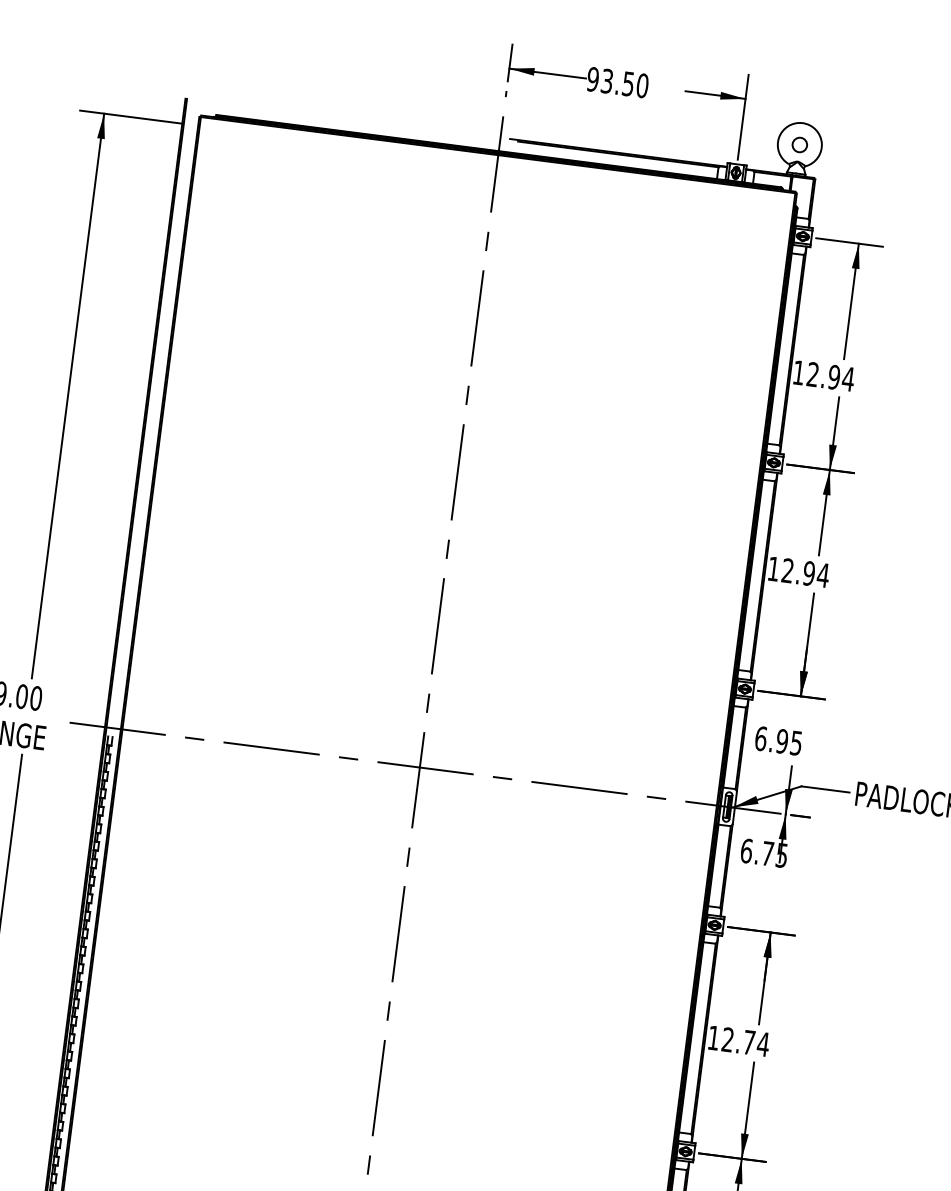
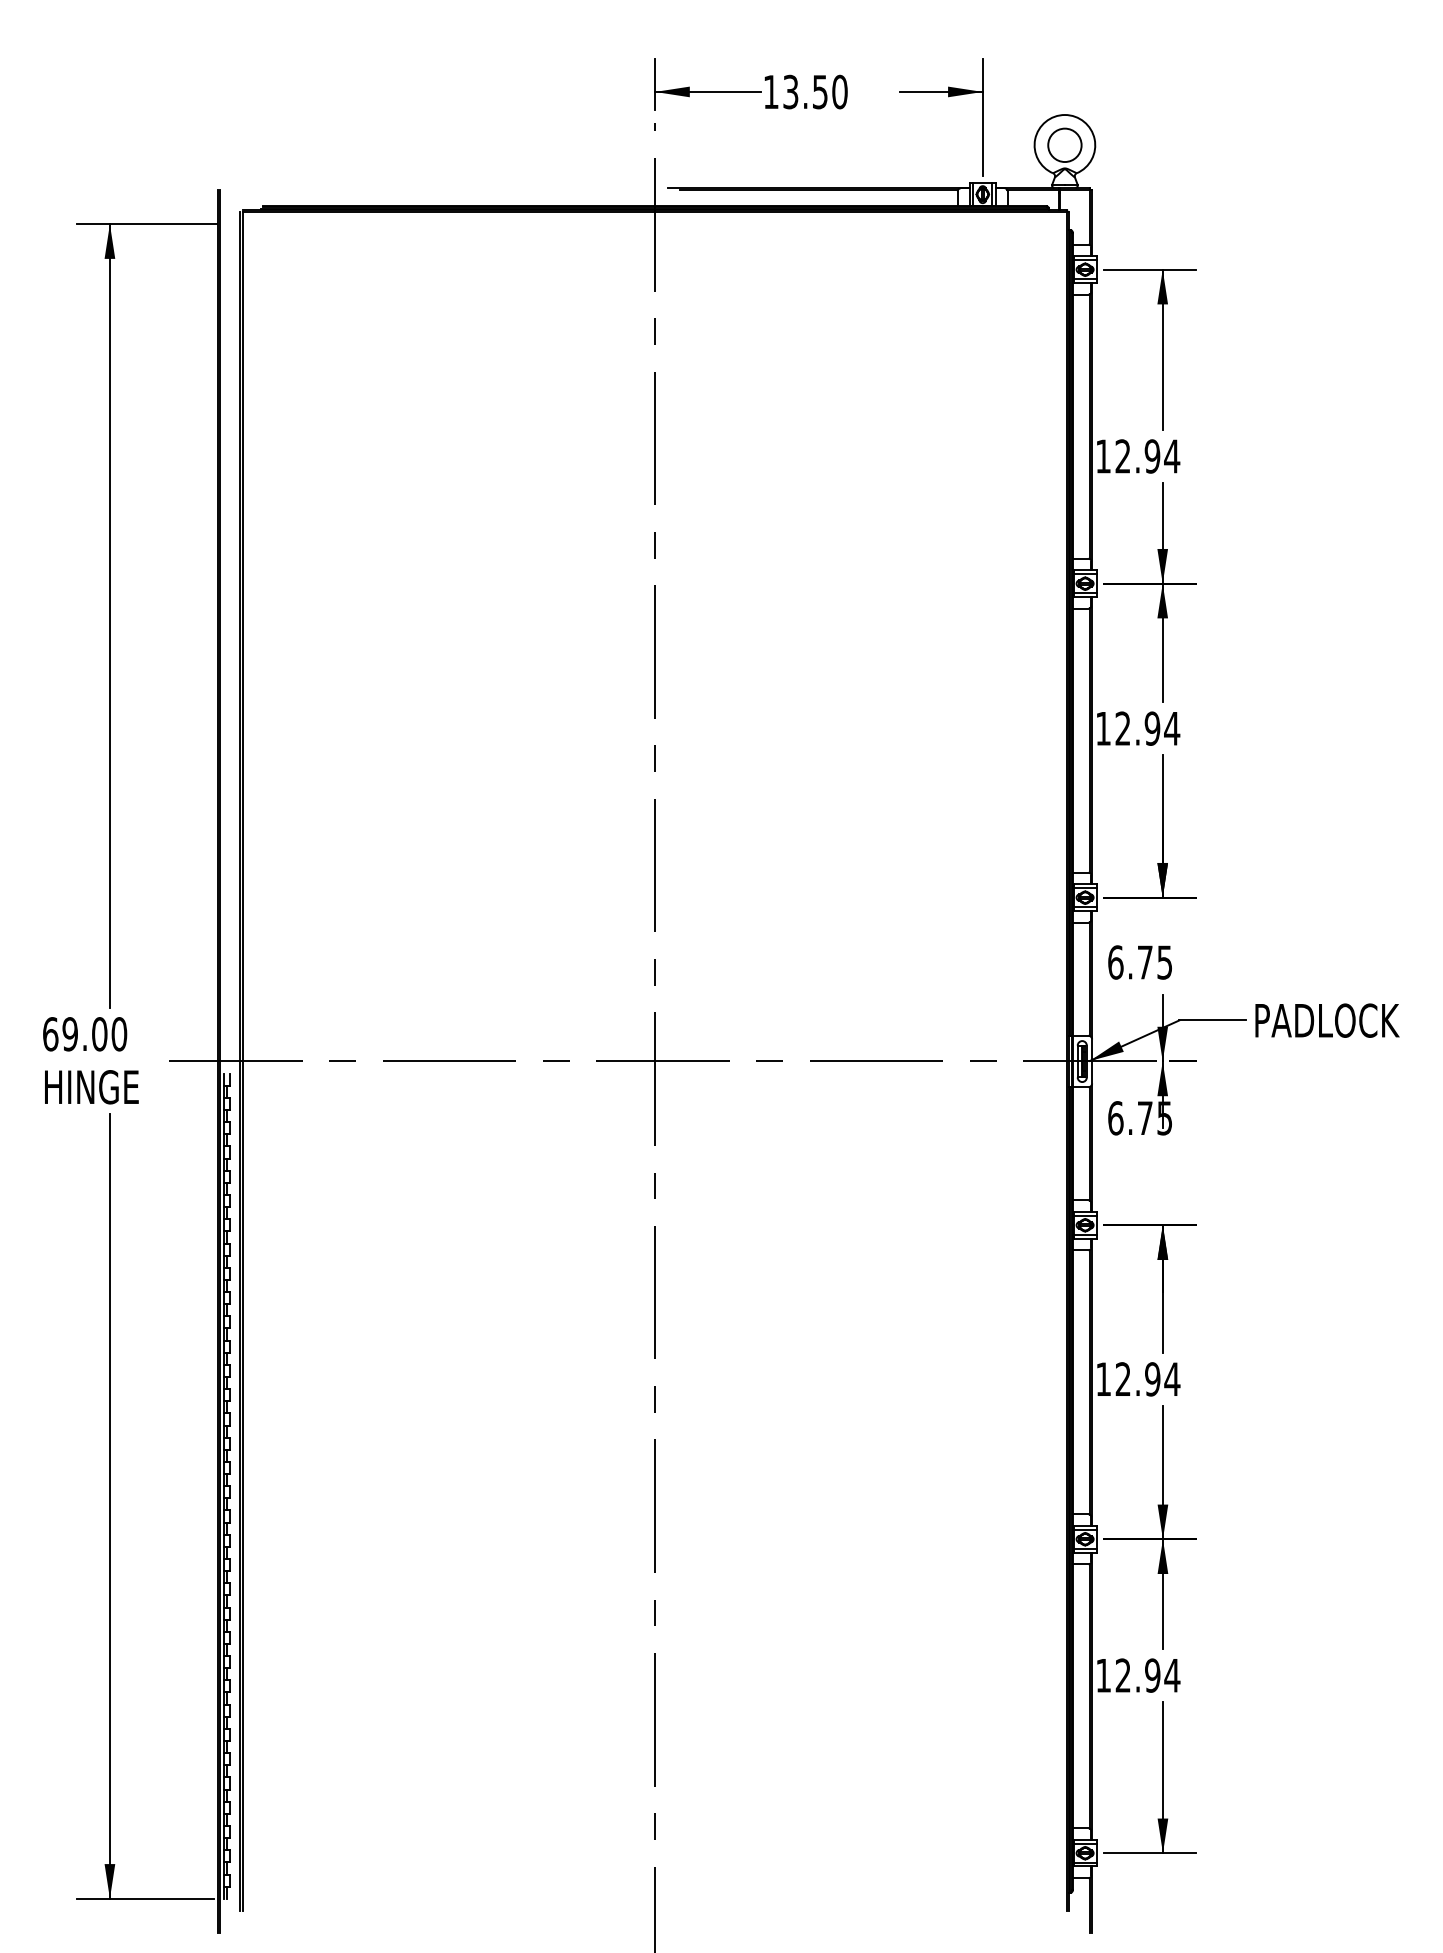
text: (592, 79) -> (770, 91), 93.50 -> 13.50
circle: (799, 145) -> (1064, 145), size x1.67
text: (781, 741) -> (1144, 962), 6.95 -> 6.75
text: (749, 1042) -> (1152, 1379), 12.74 -> 12.94

